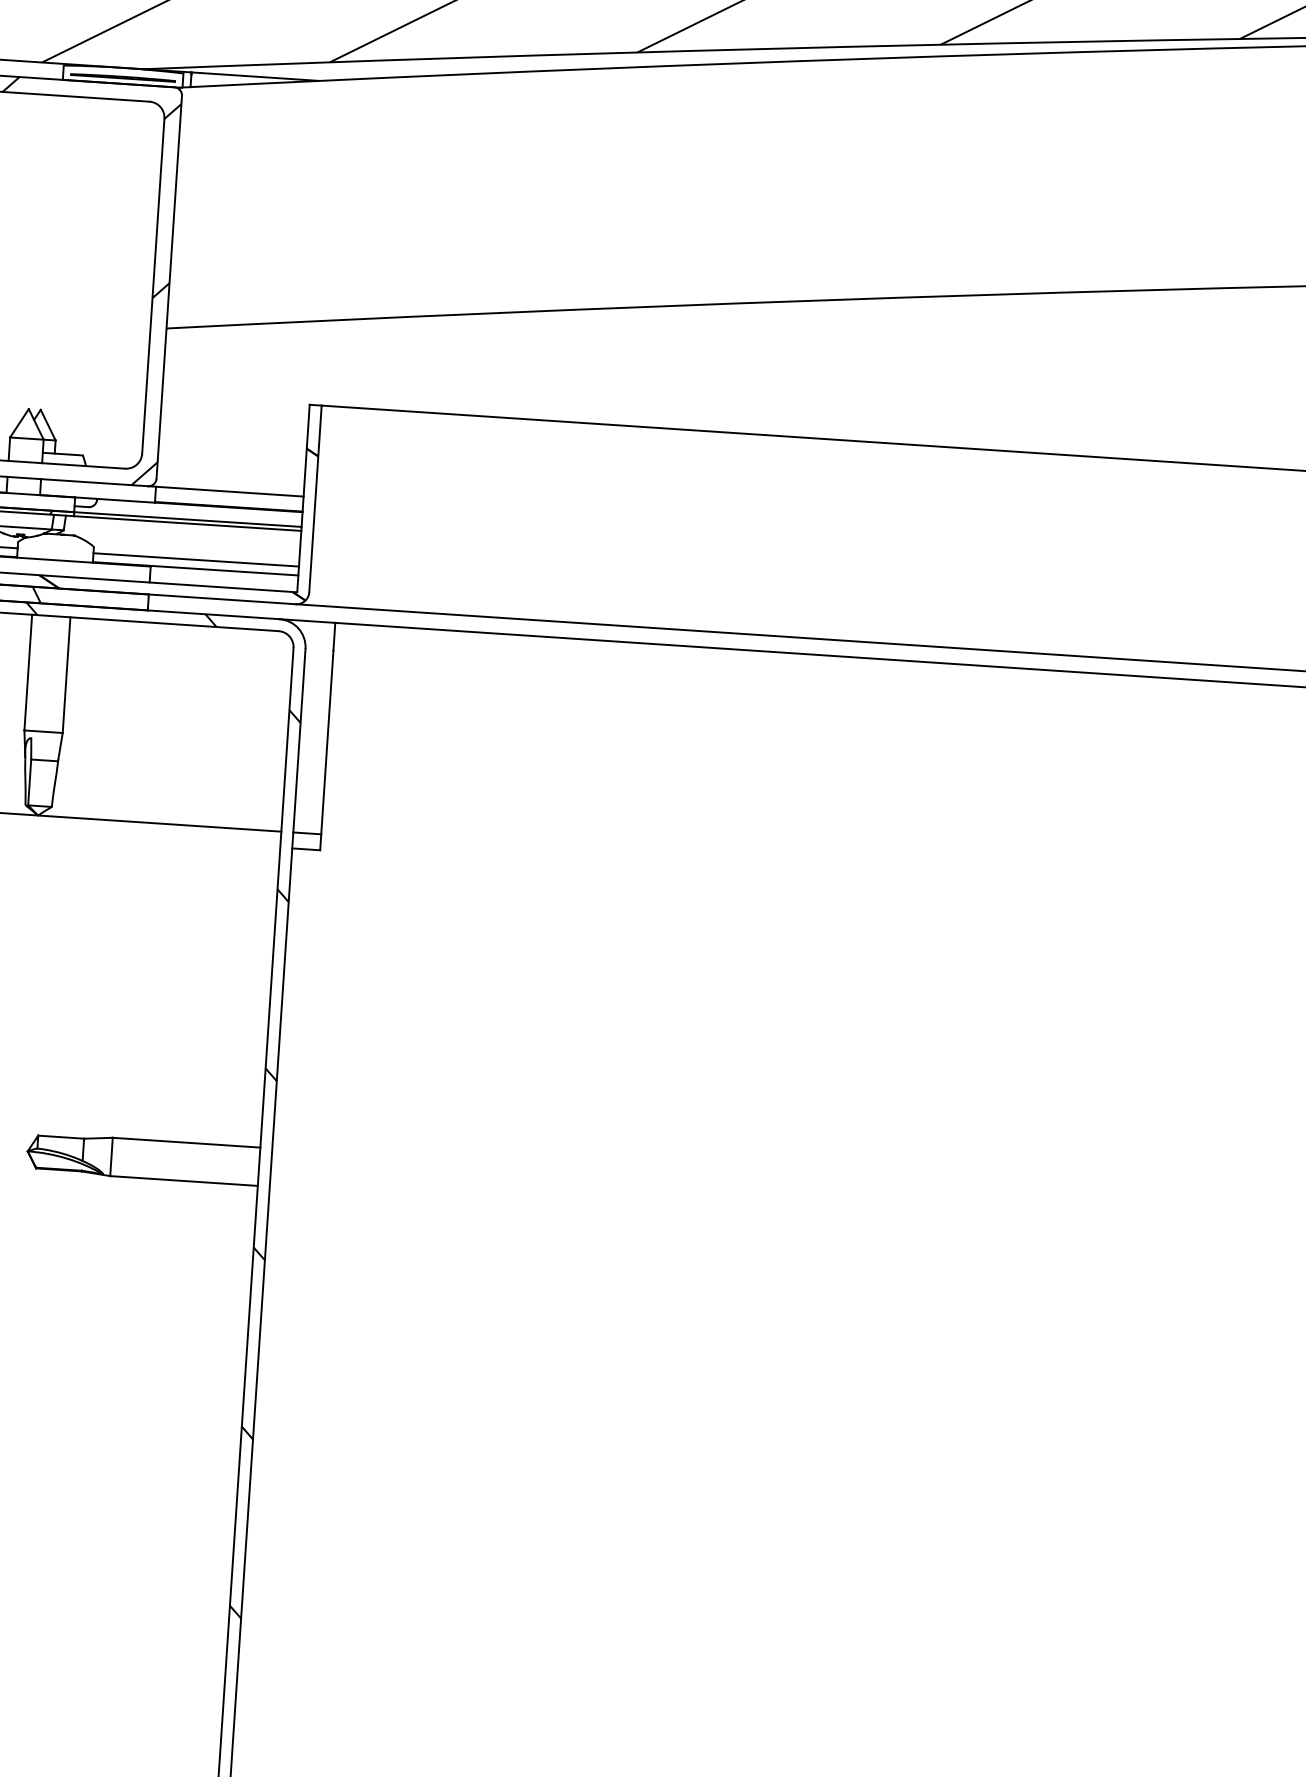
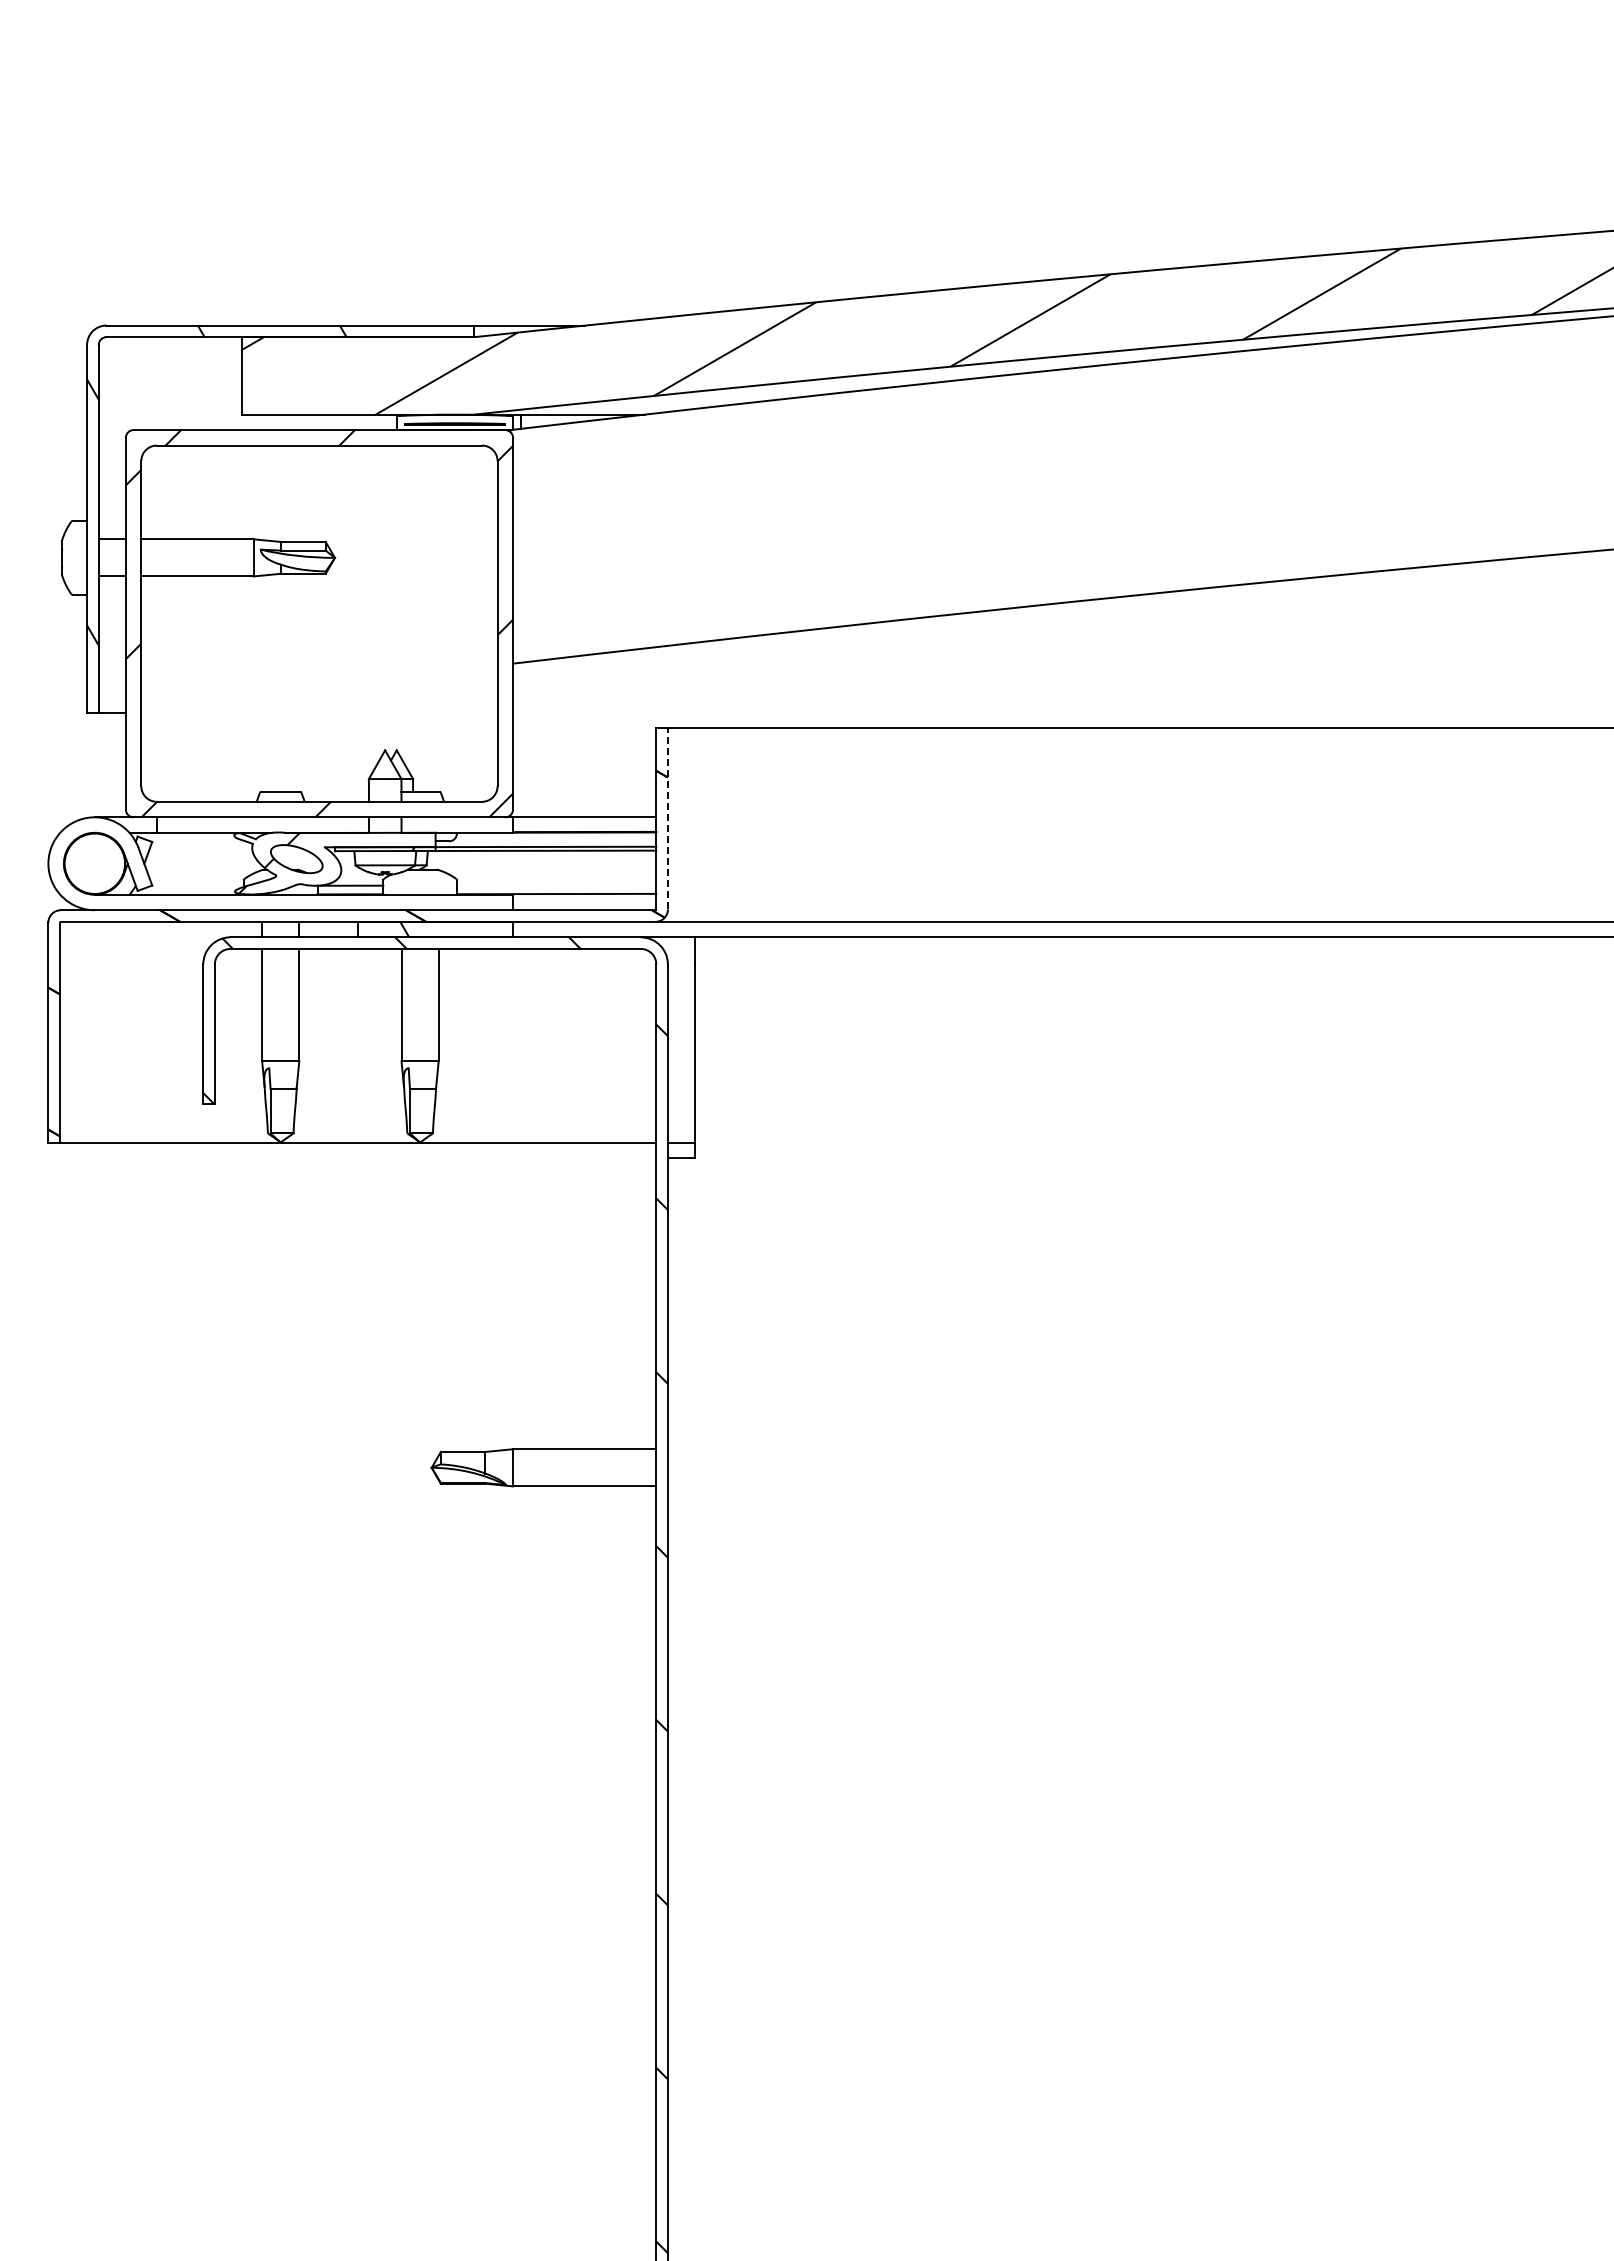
line: (315, 498) -> (667, 818), solid -> dashed
line: (196, 559) -> (556, 885), removed

